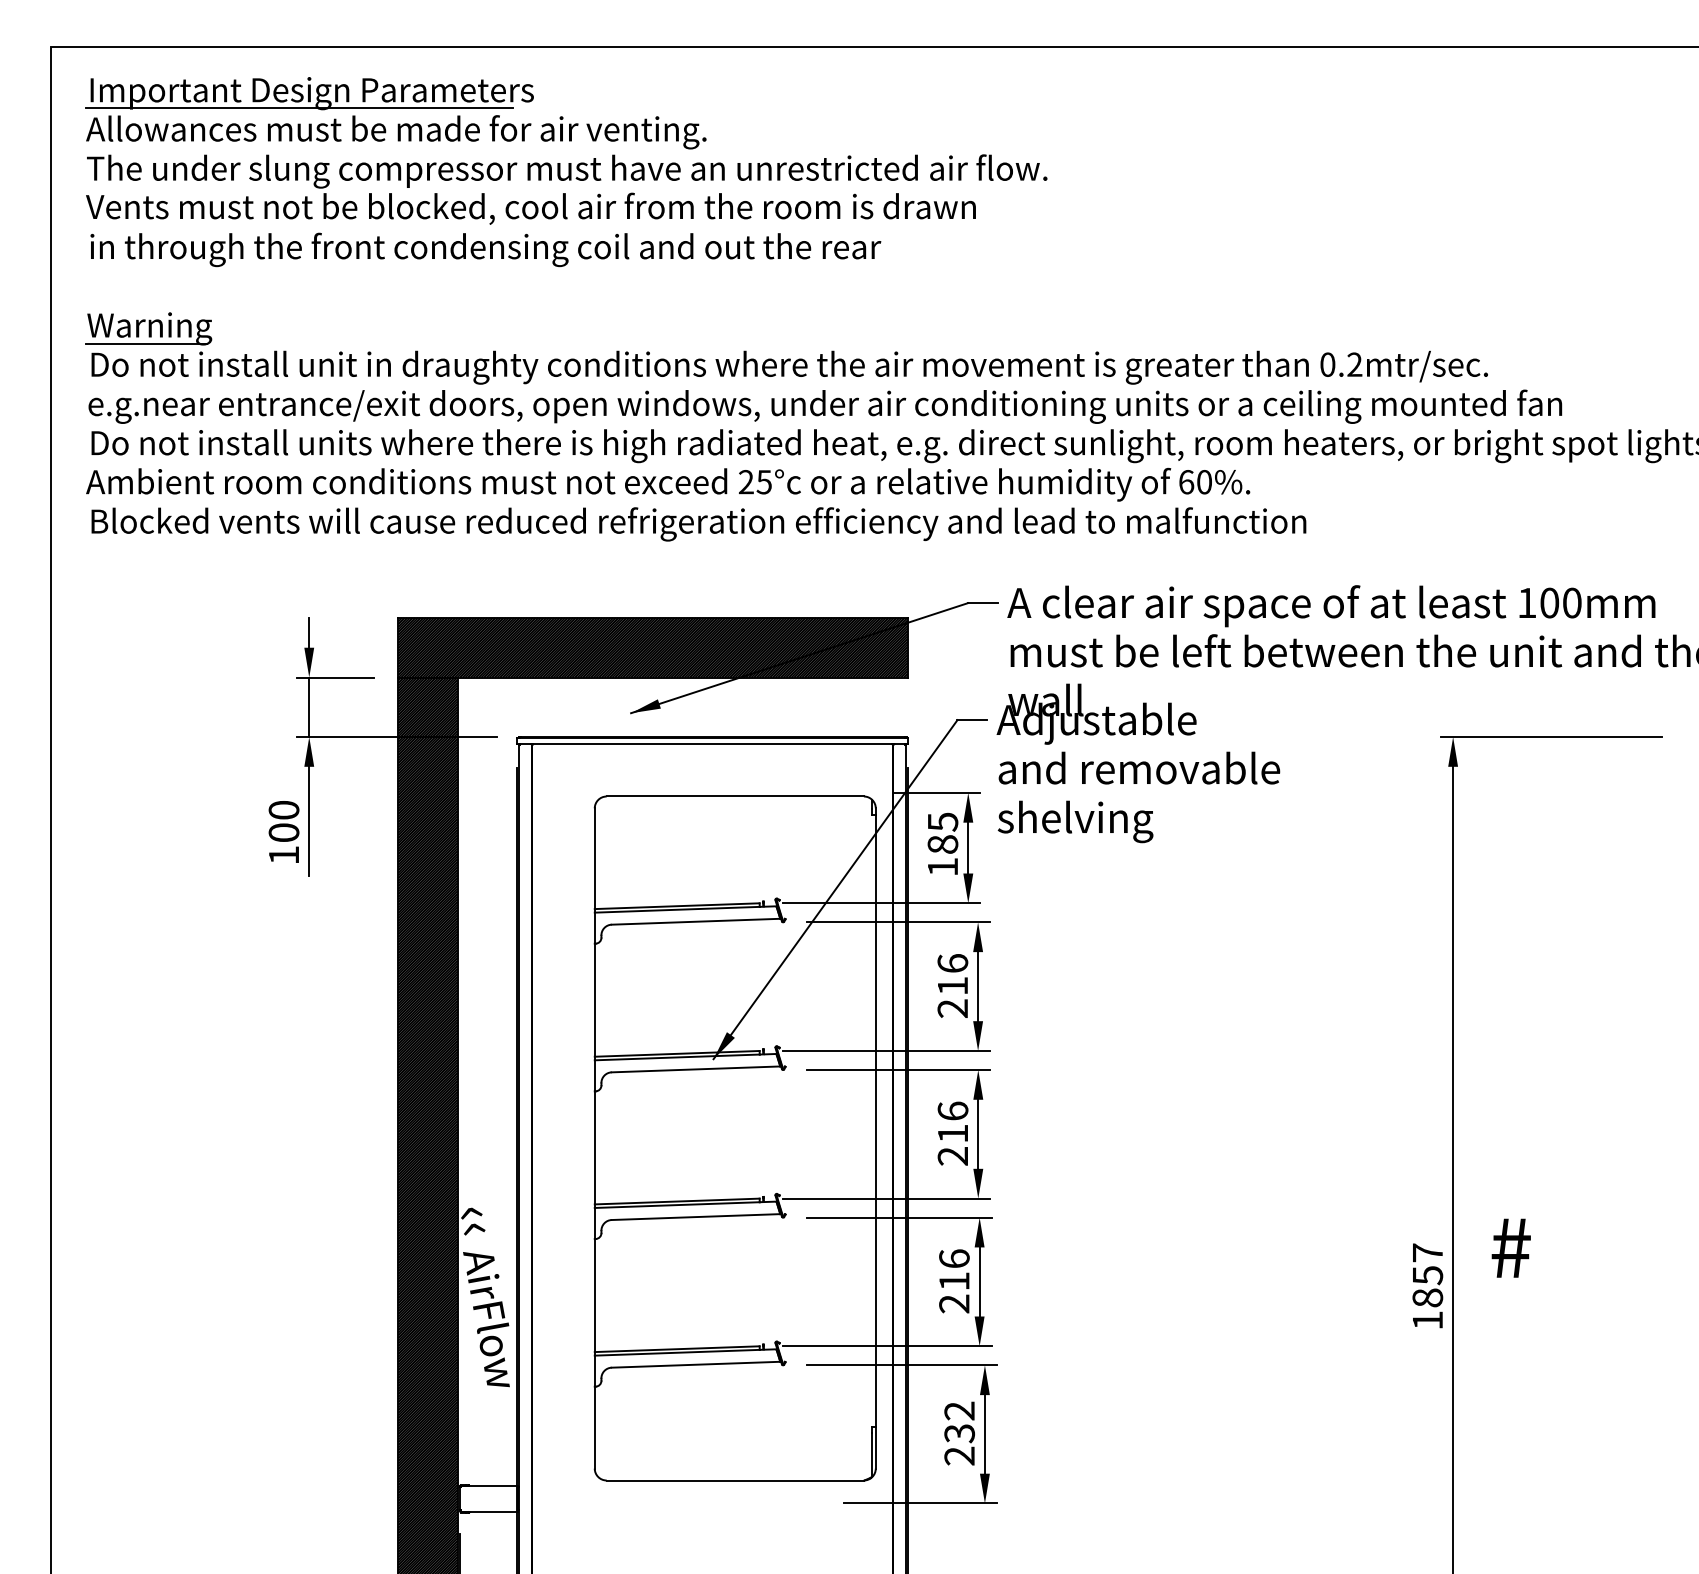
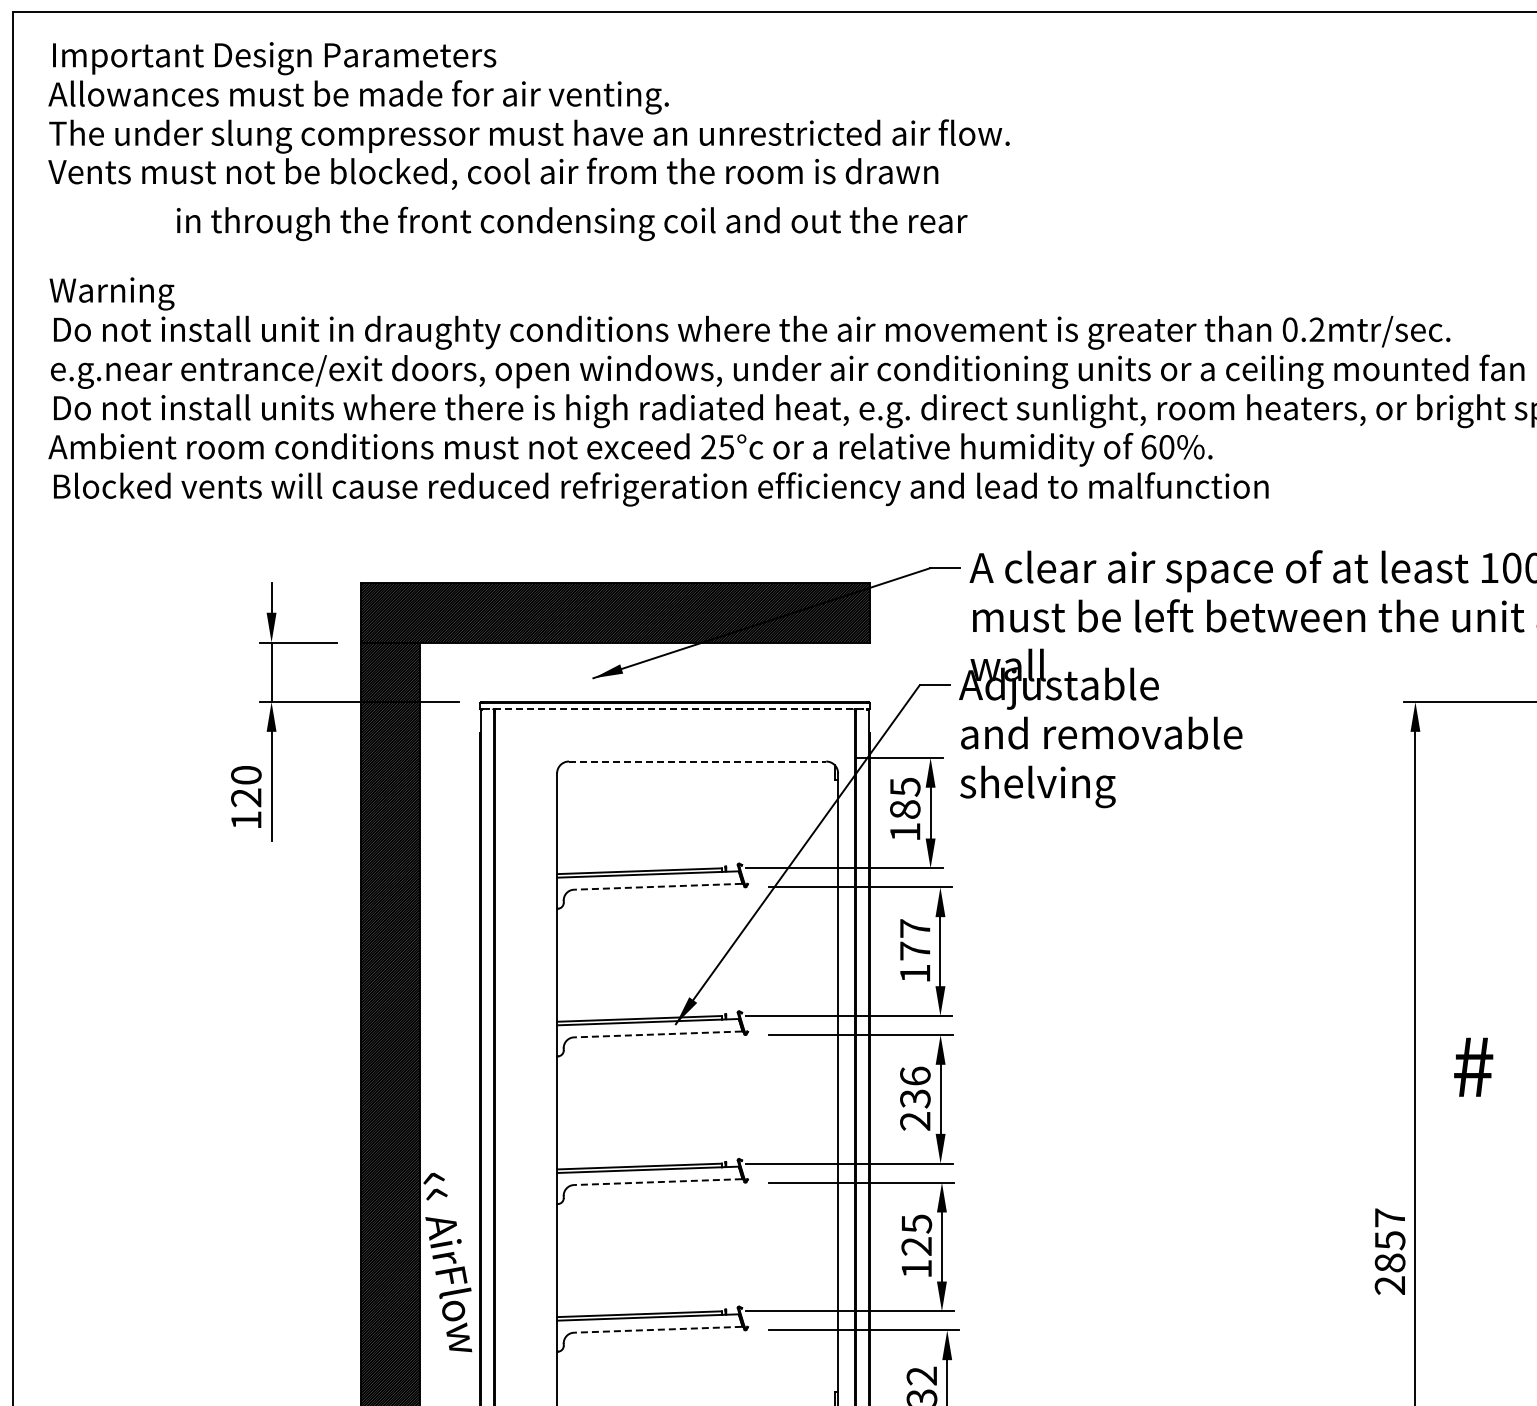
line: (298, 108) -> (260, 73), removed
text: (485, 249) -> (571, 223), moved
line: (145, 343) -> (107, 308), removed
line: (713, 743) -> (675, 708), solid -> dashed
line: (735, 796) -> (697, 761), solid -> dashed
text: (283, 832) -> (245, 797), 100 -> 120
line: (695, 921) -> (657, 886), solid -> dashed
text: (952, 985) -> (914, 950), 216 -> 177
line: (695, 1069) -> (657, 1034), solid -> dashed
text: (952, 1133) -> (914, 1098), 216 -> 236
line: (695, 1217) -> (657, 1182), solid -> dashed
text: (1510, 1247) -> (1472, 1066), moved
text: (954, 1281) -> (916, 1246), 216 -> 125
text: (1427, 1320) -> (1389, 1285), 1857 -> 2857
line: (695, 1364) -> (657, 1329), solid -> dashed

